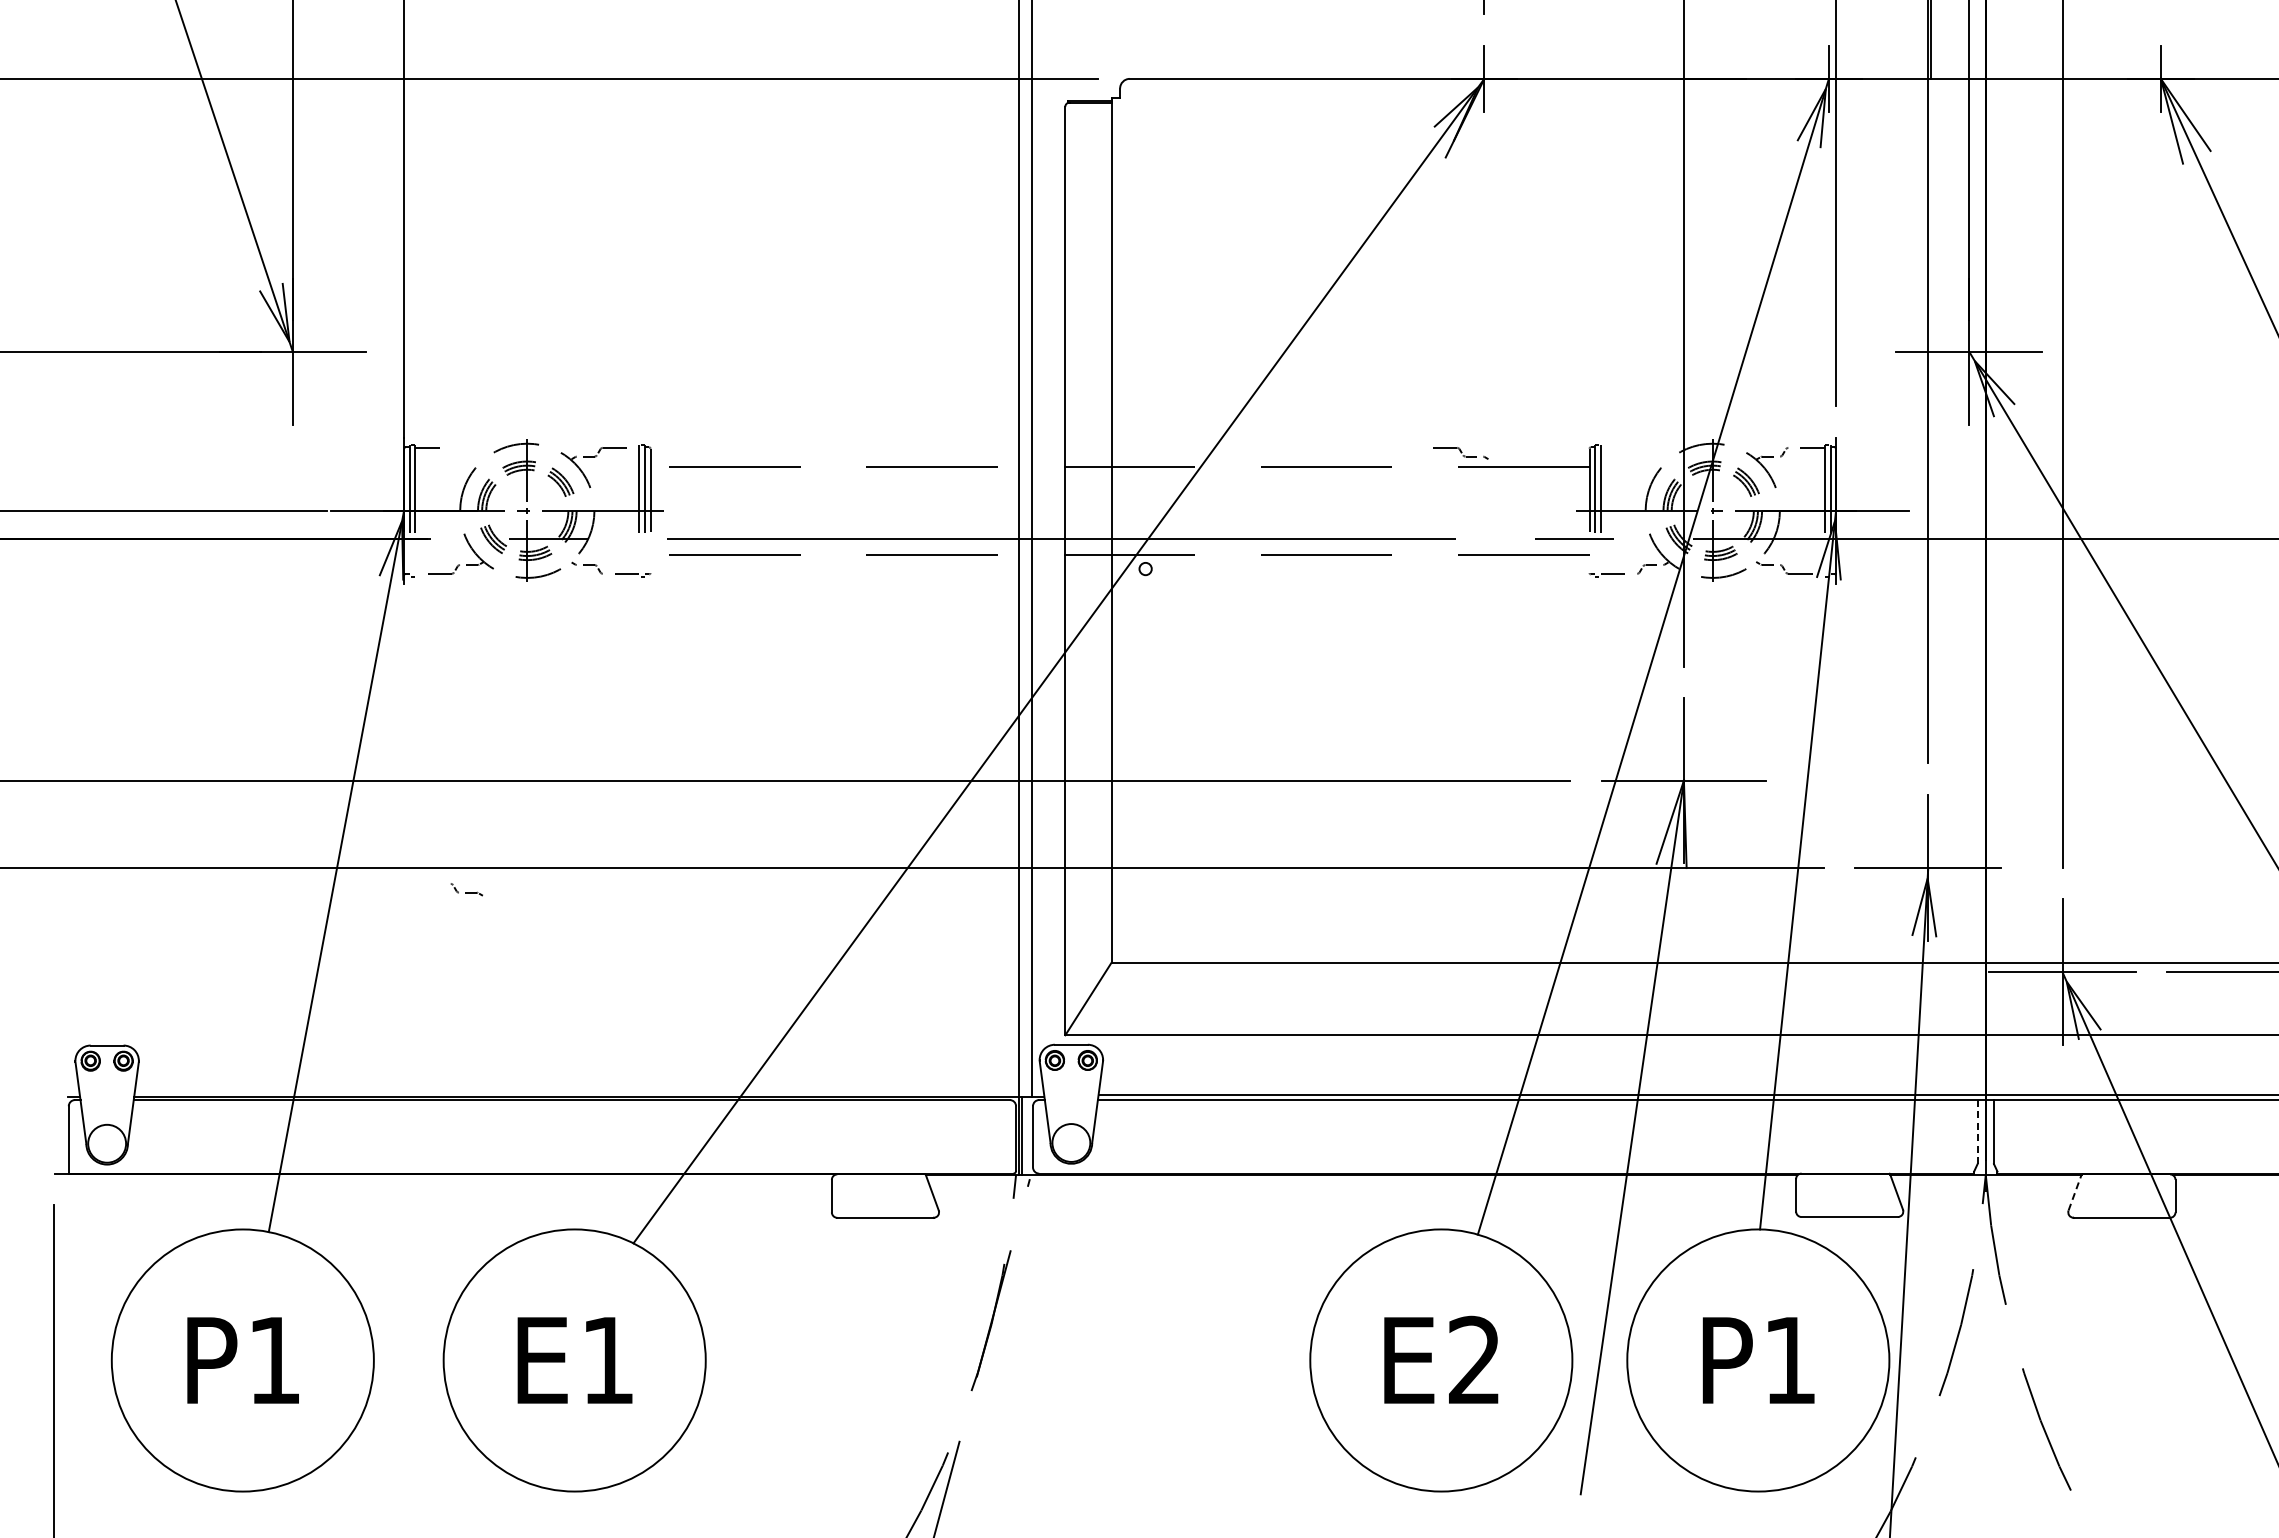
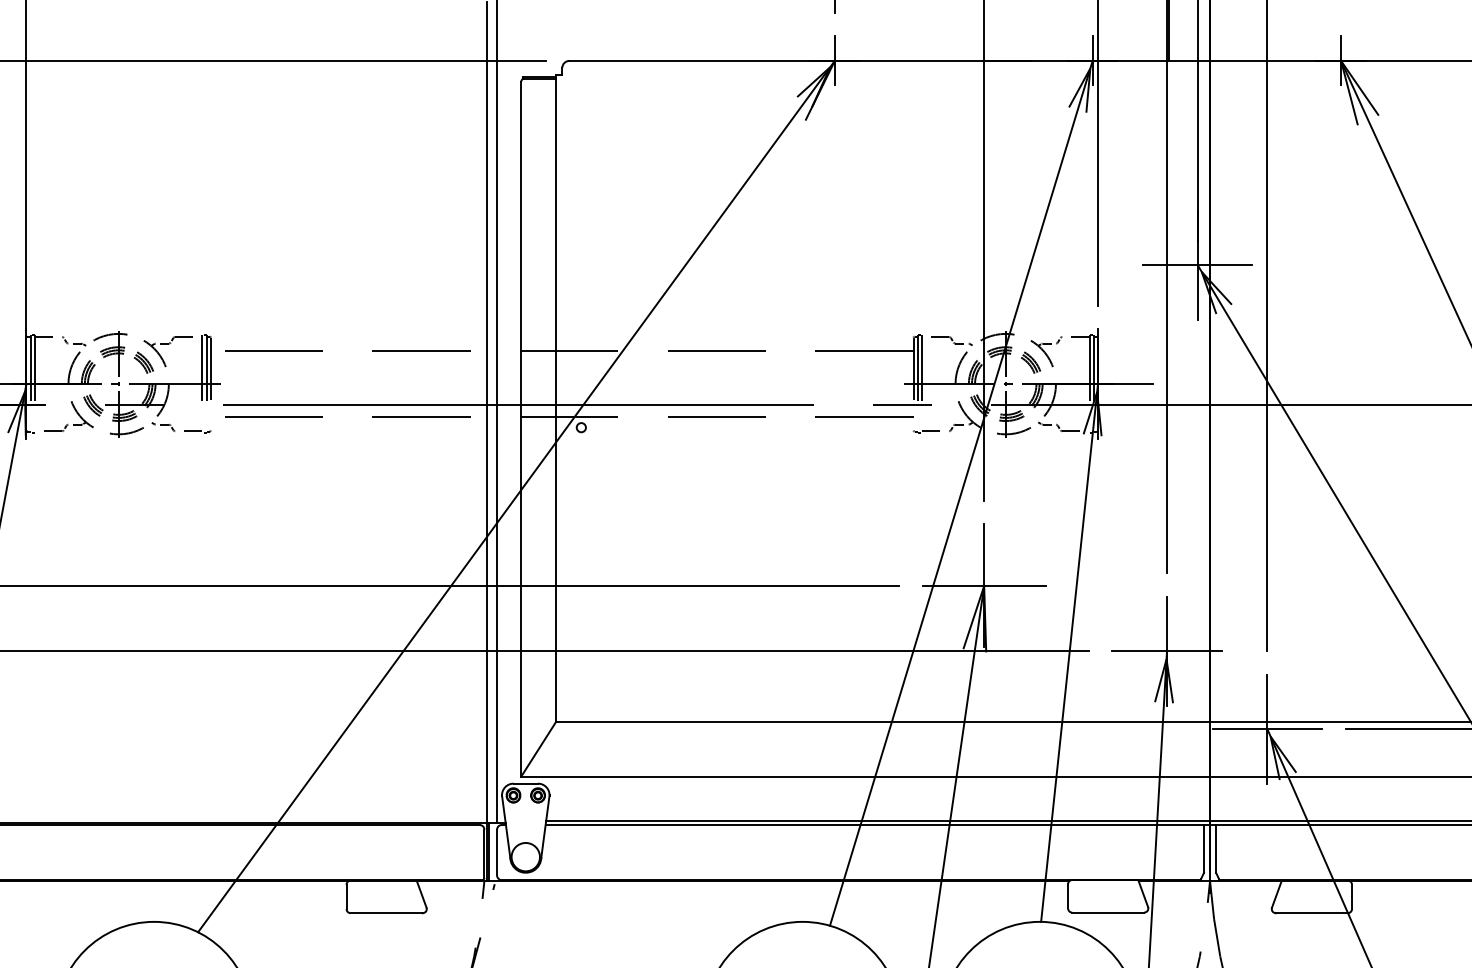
part: (1460, 453) -> (951, 341), moved
part: (466, 889) -> (73, 341), moved
line: (1977, 1132) -> (1203, 849), dashed -> solid
line: (2075, 1192) -> (1277, 894), dashed -> solid

